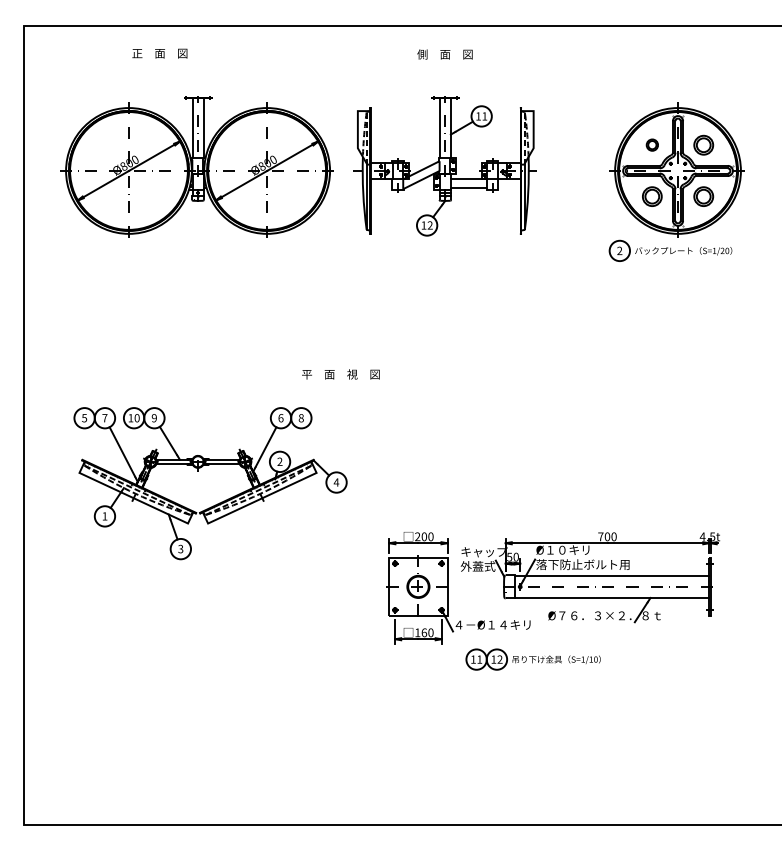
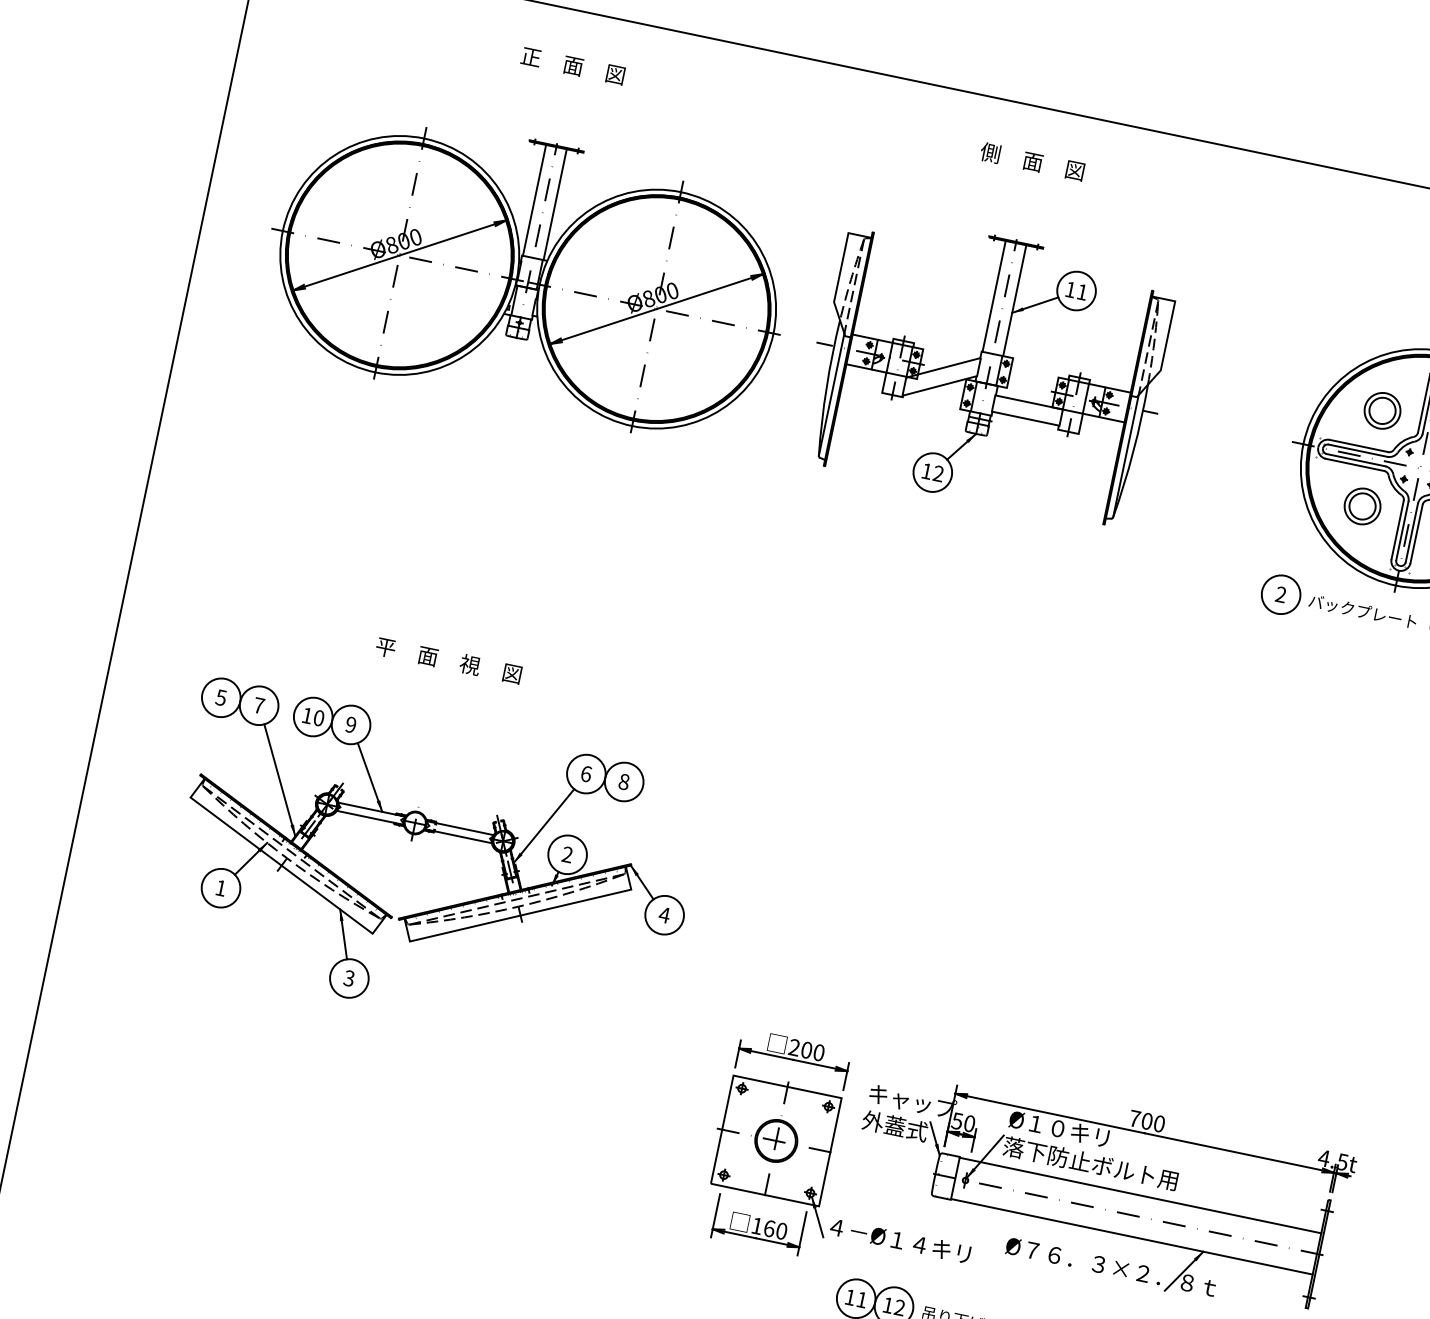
text: (159, 53) -> (572, 65), moved
part: (652, 144) -> (1383, 409), size x1.67
text: (340, 374) -> (448, 660), moved

